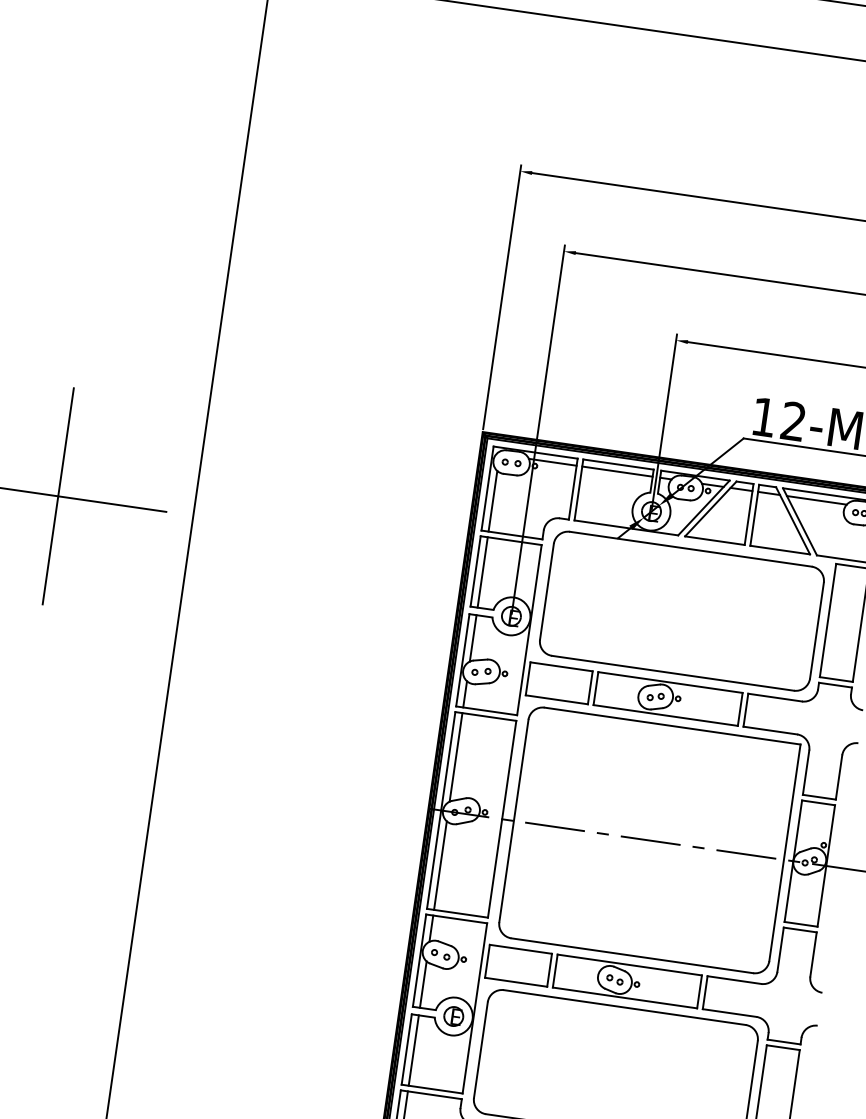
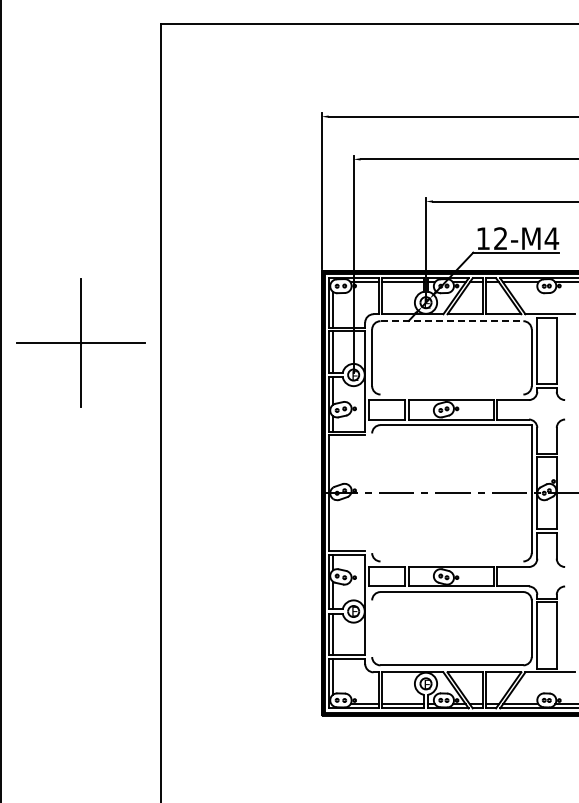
line: (691, 549) -> (452, 321), solid -> dashed
line: (672, 673) -> (451, 394), removed
line: (456, 757) -> (333, 461), removed
line: (502, 819) -> (365, 493), removed
line: (514, 821) -> (372, 493), removed
line: (440, 866) -> (333, 525), removed
line: (631, 955) -> (451, 561), removed
line: (481, 1049) -> (372, 628), removed

